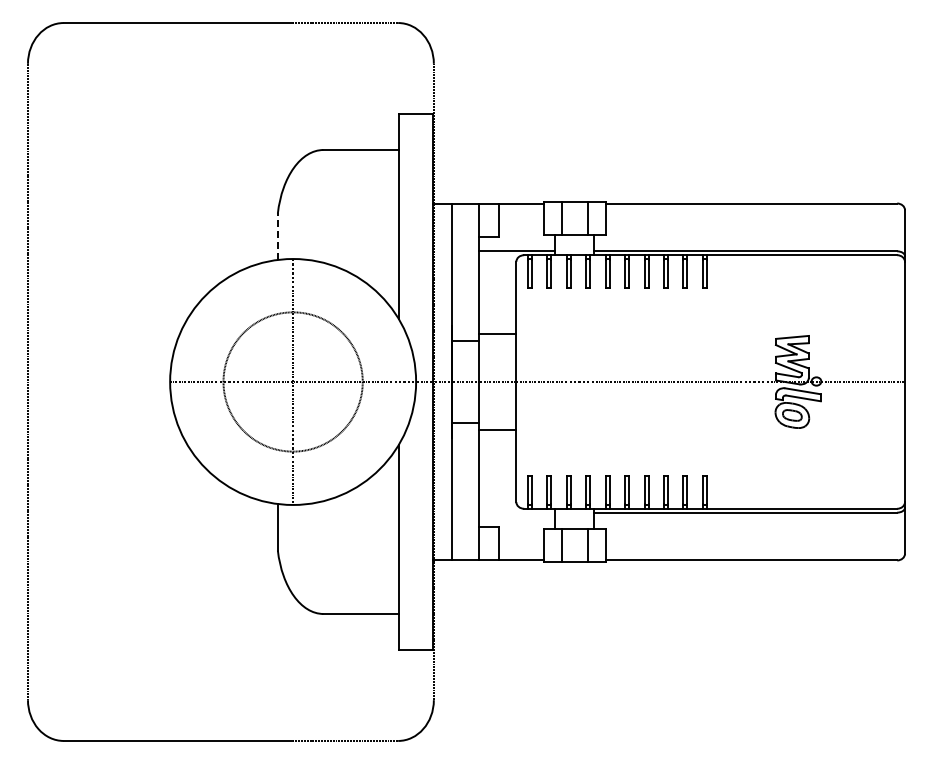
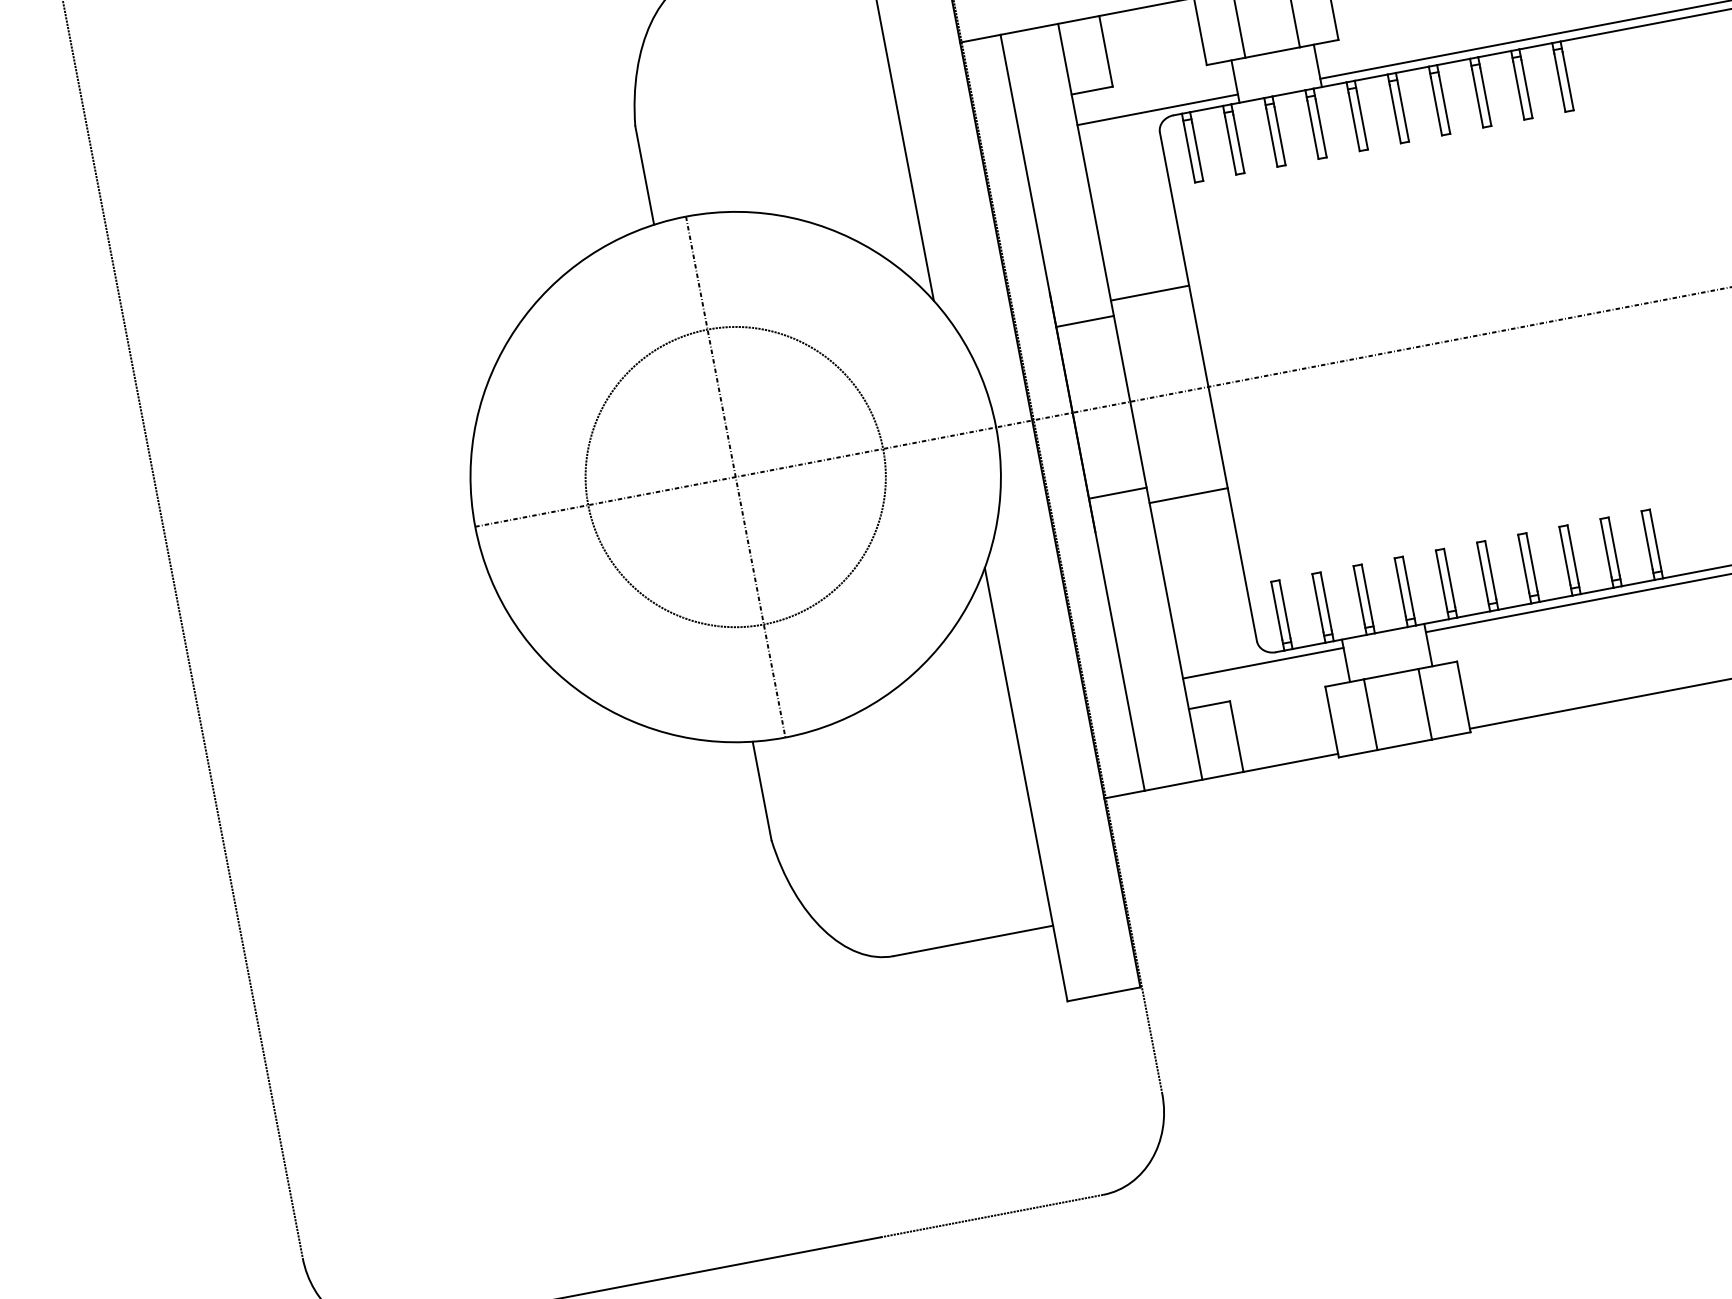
line: (277, 236) -> (643, 175), dashed -> solid
line: (517, 512) -> (1263, 662), added

